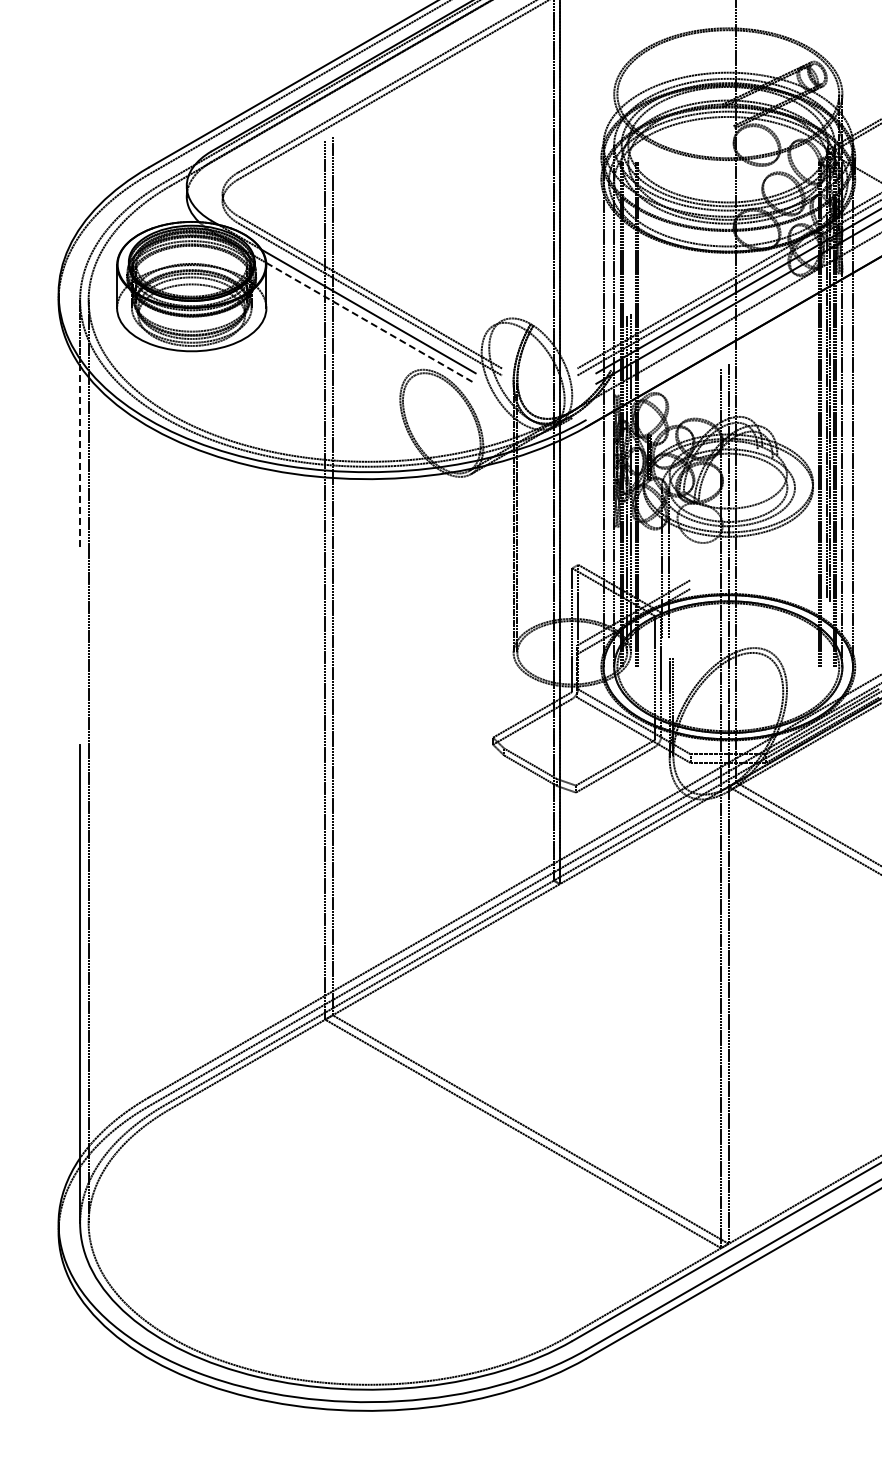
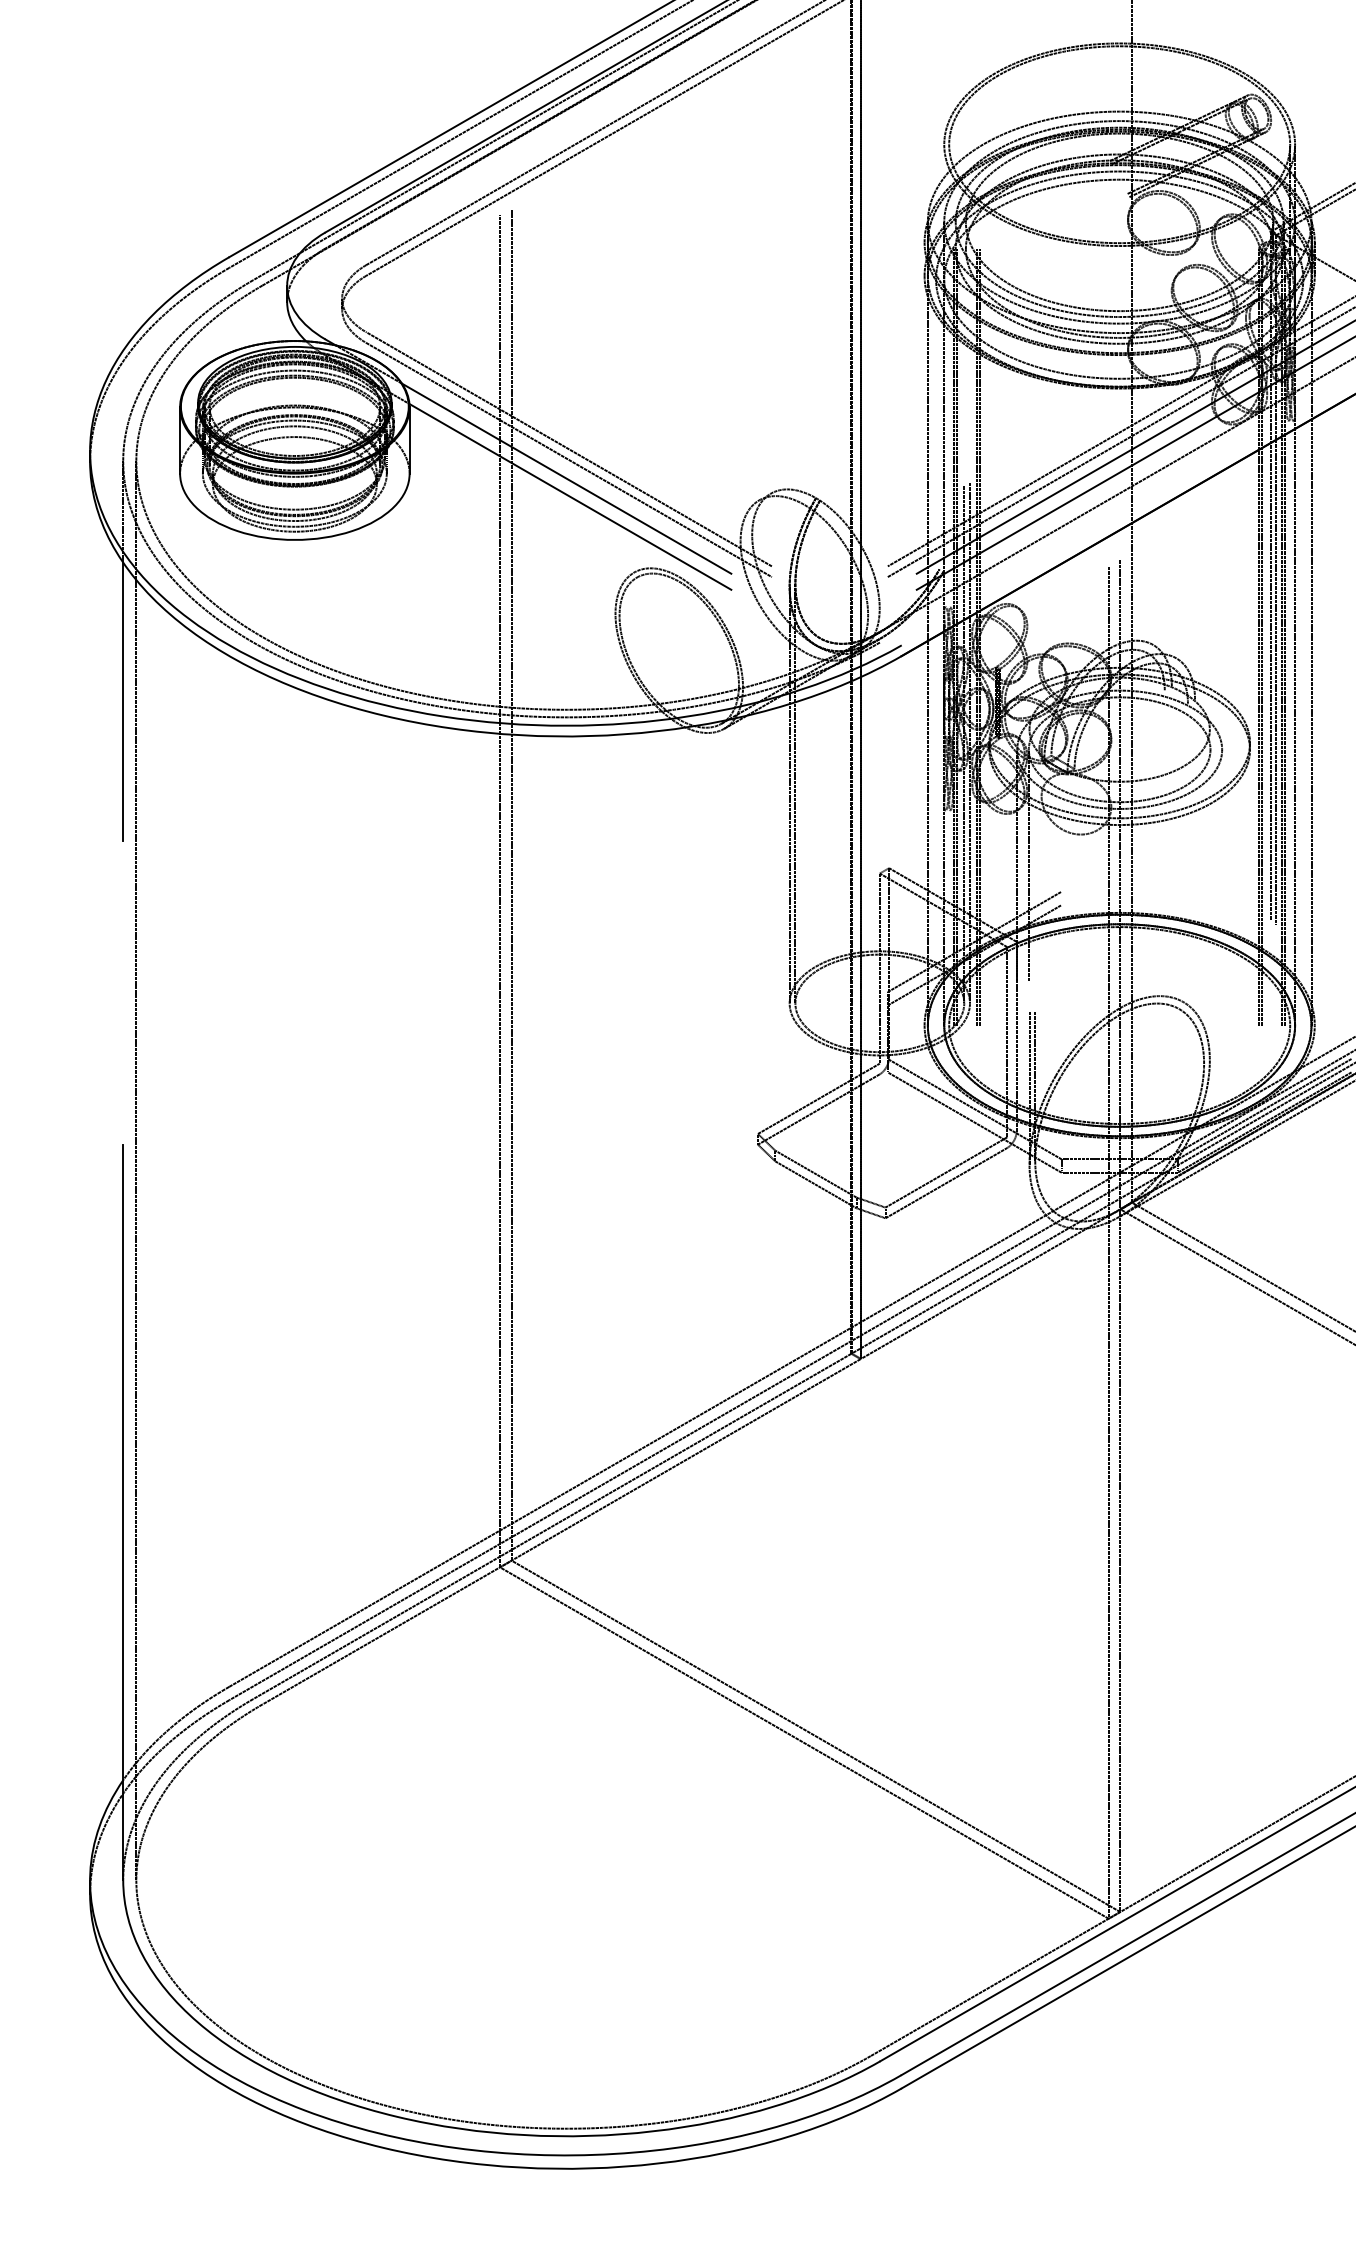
line: (371, 323) -> (571, 497), dashed -> solid
line: (80, 456) -> (123, 701), dashed -> solid

